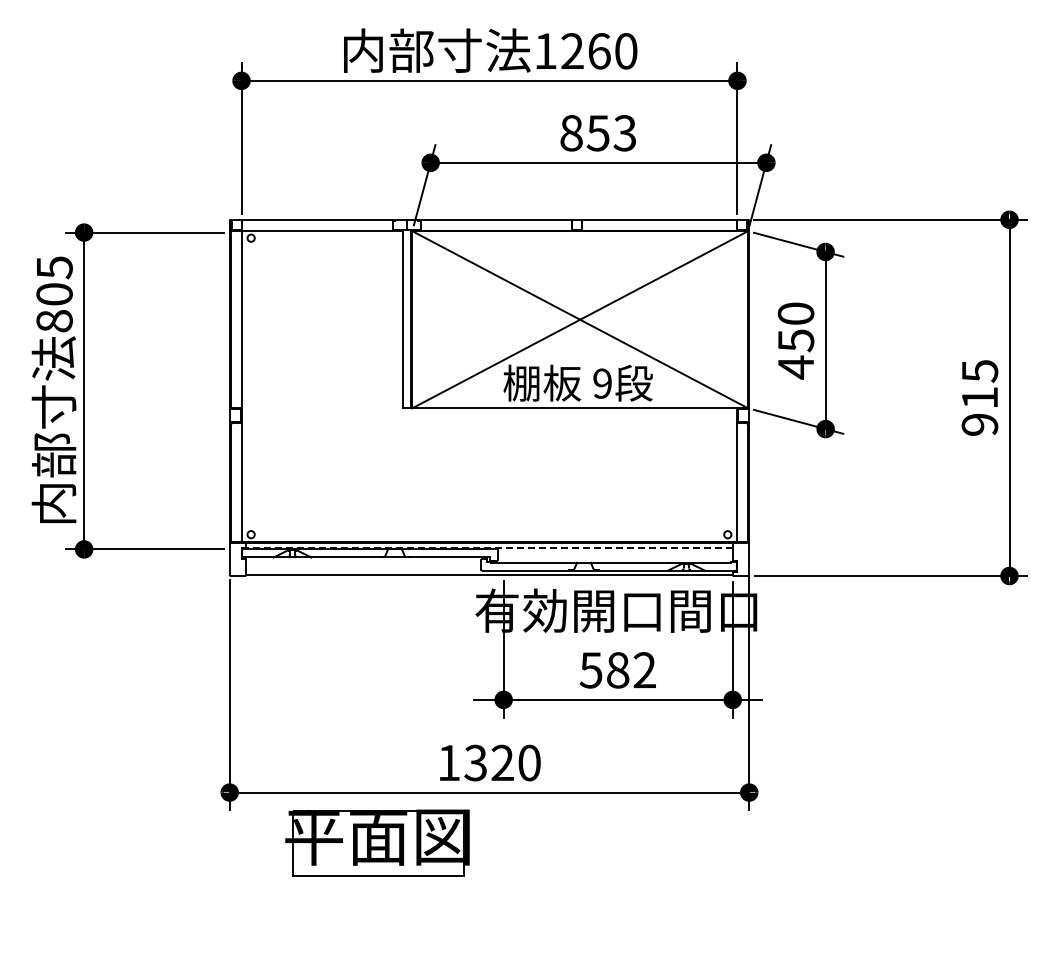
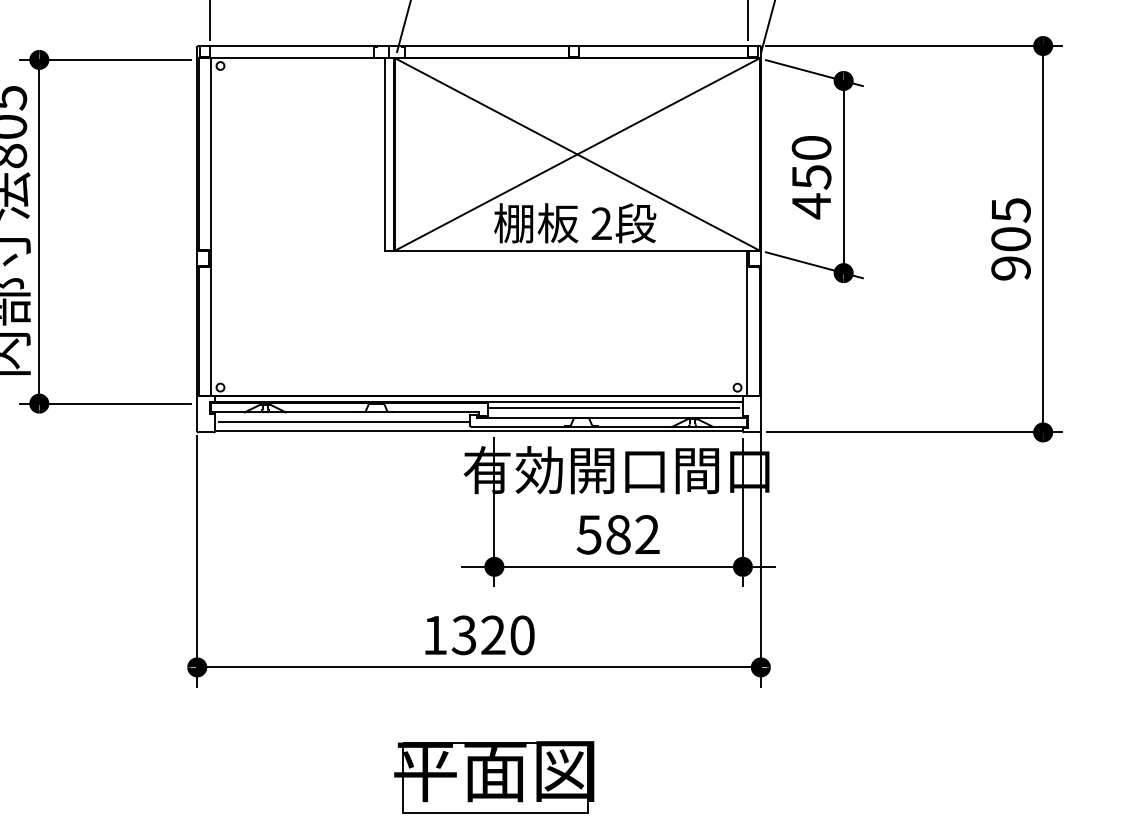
text: (602, 383) -> (601, 223), 9 -> 2
text: (979, 397) -> (1010, 238), 915 -> 905
line: (488, 547) -> (477, 401), dashed -> solid
line: (613, 553) -> (613, 408), added
line: (365, 566) -> (344, 422), added
part: (377, 842) -> (494, 776), moved

